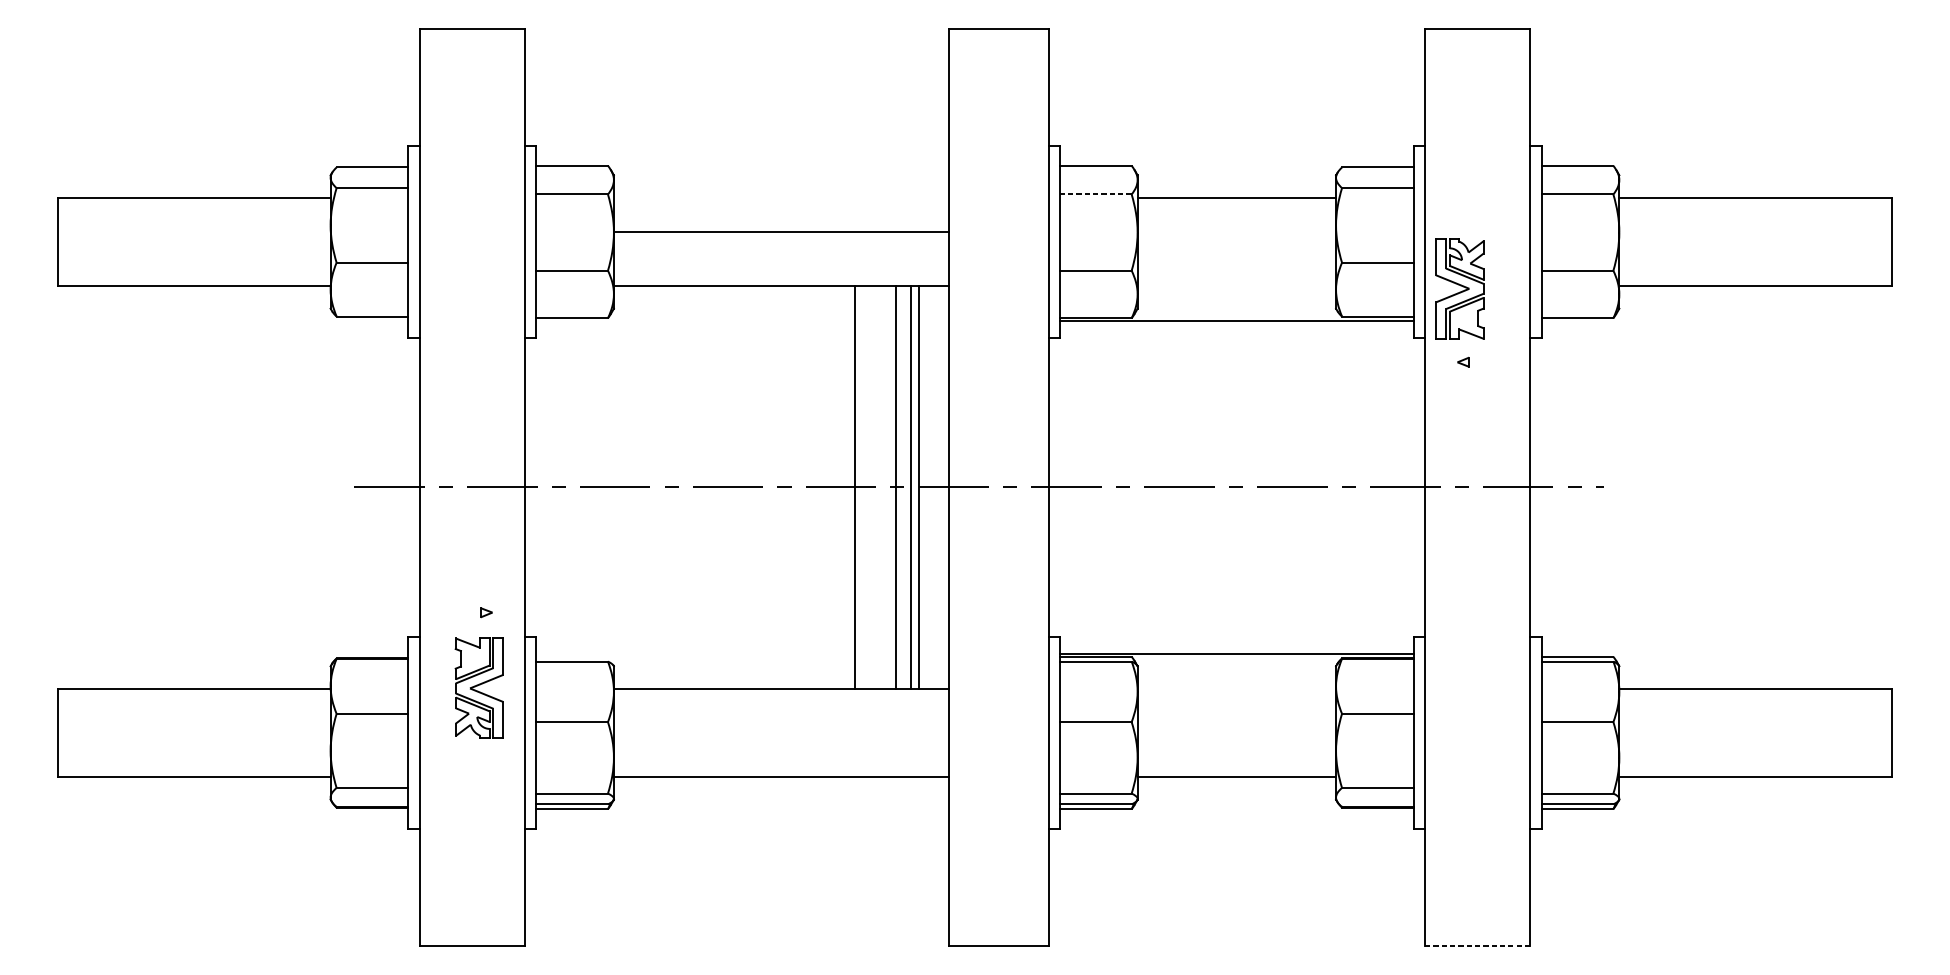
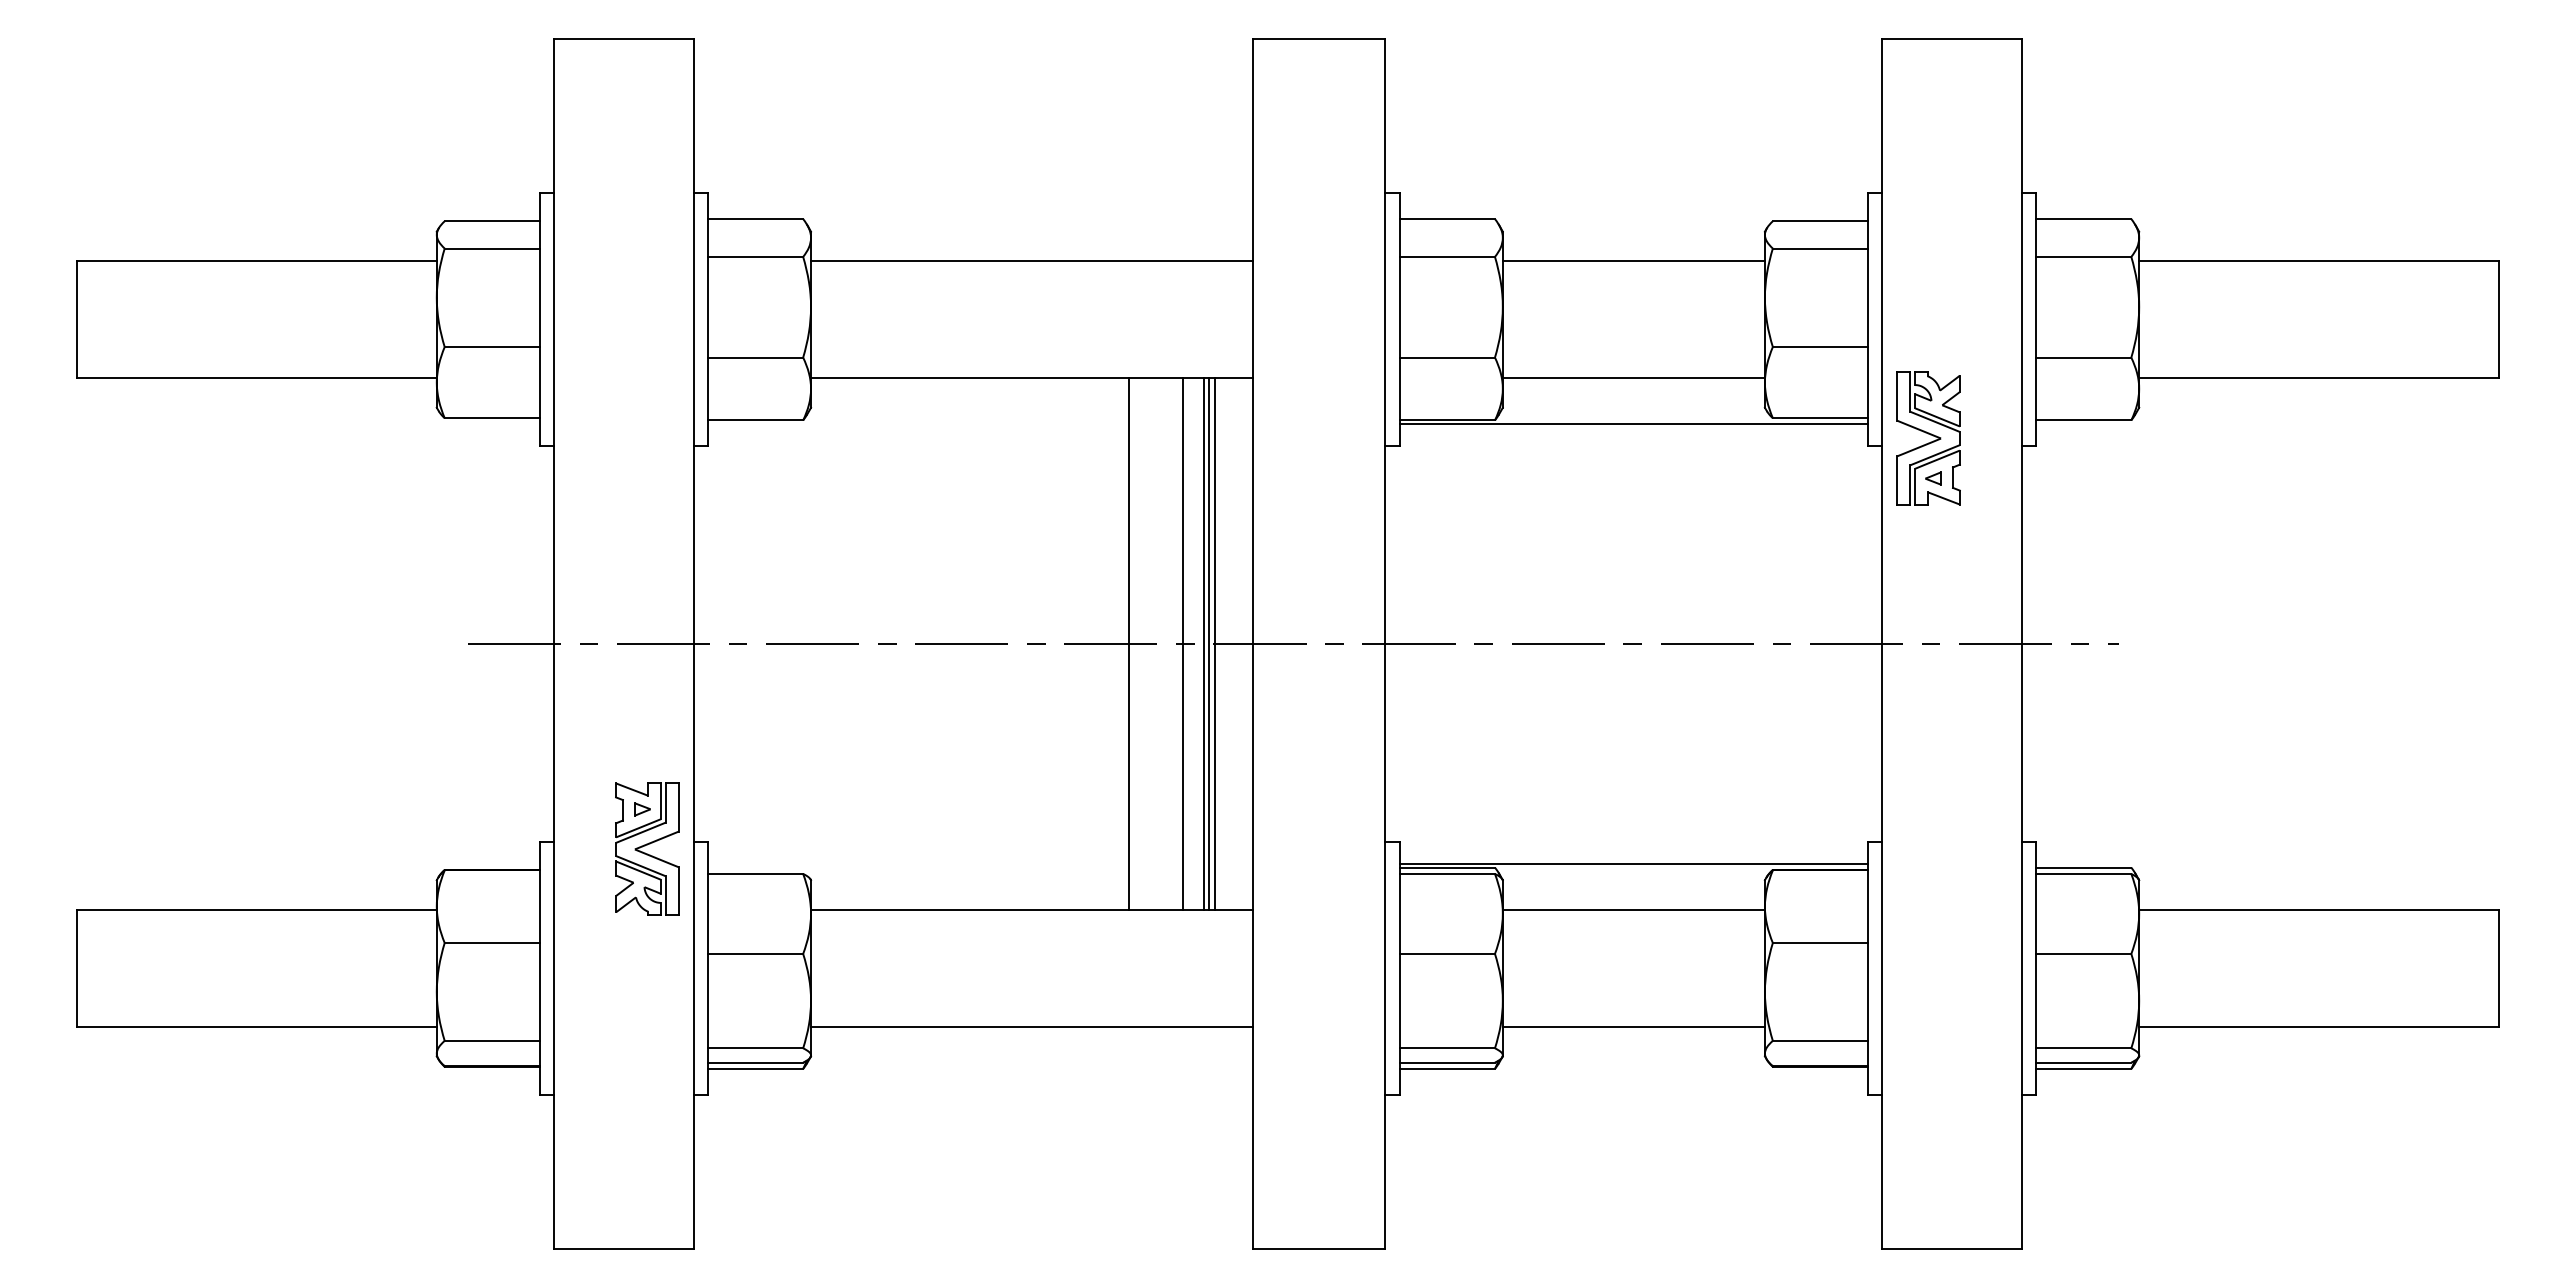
line: (1095, 194) -> (1447, 256), dashed -> solid
line: (781, 232) -> (1032, 261), moved
line: (1236, 286) -> (1633, 378), added
part: (1459, 288) -> (1928, 438), moved
line: (915, 487) -> (1209, 643), added
part: (479, 687) -> (647, 848), moved
line: (1236, 688) -> (1633, 909), added
line: (1478, 945) -> (1952, 1249), dashed -> solid

